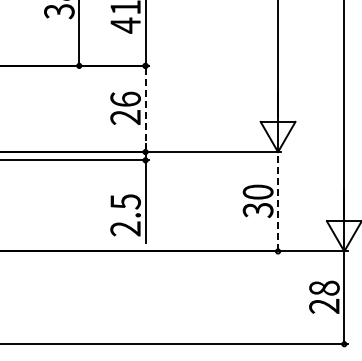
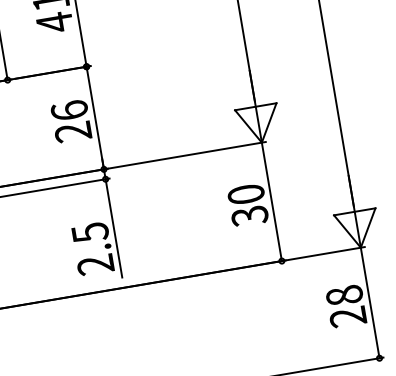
line: (145, 108) -> (95, 117), dashed -> solid
line: (278, 201) -> (272, 201), dashed -> solid

